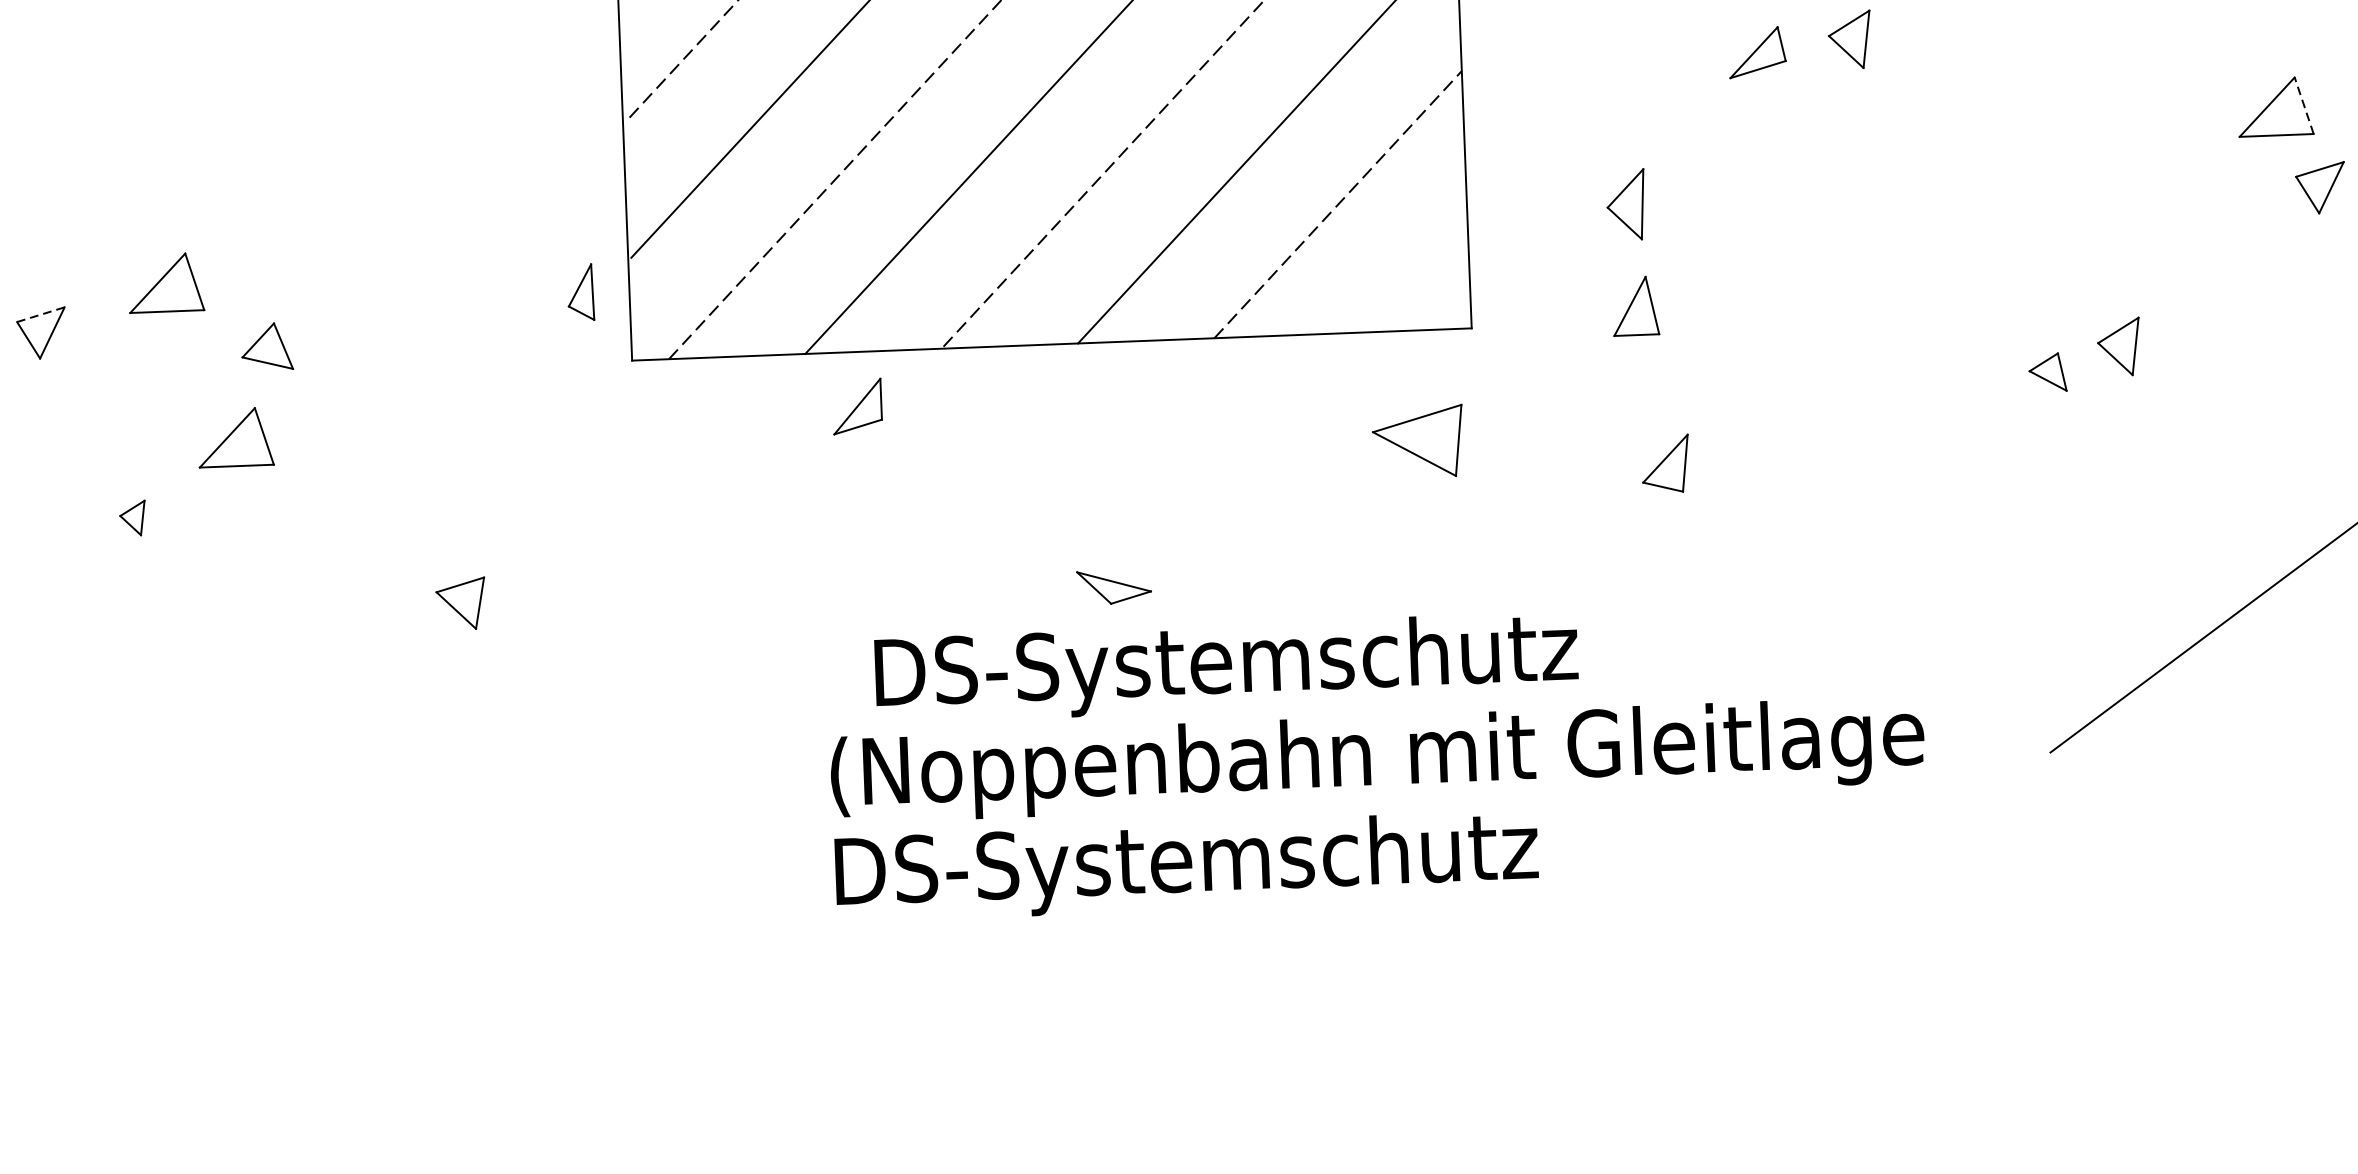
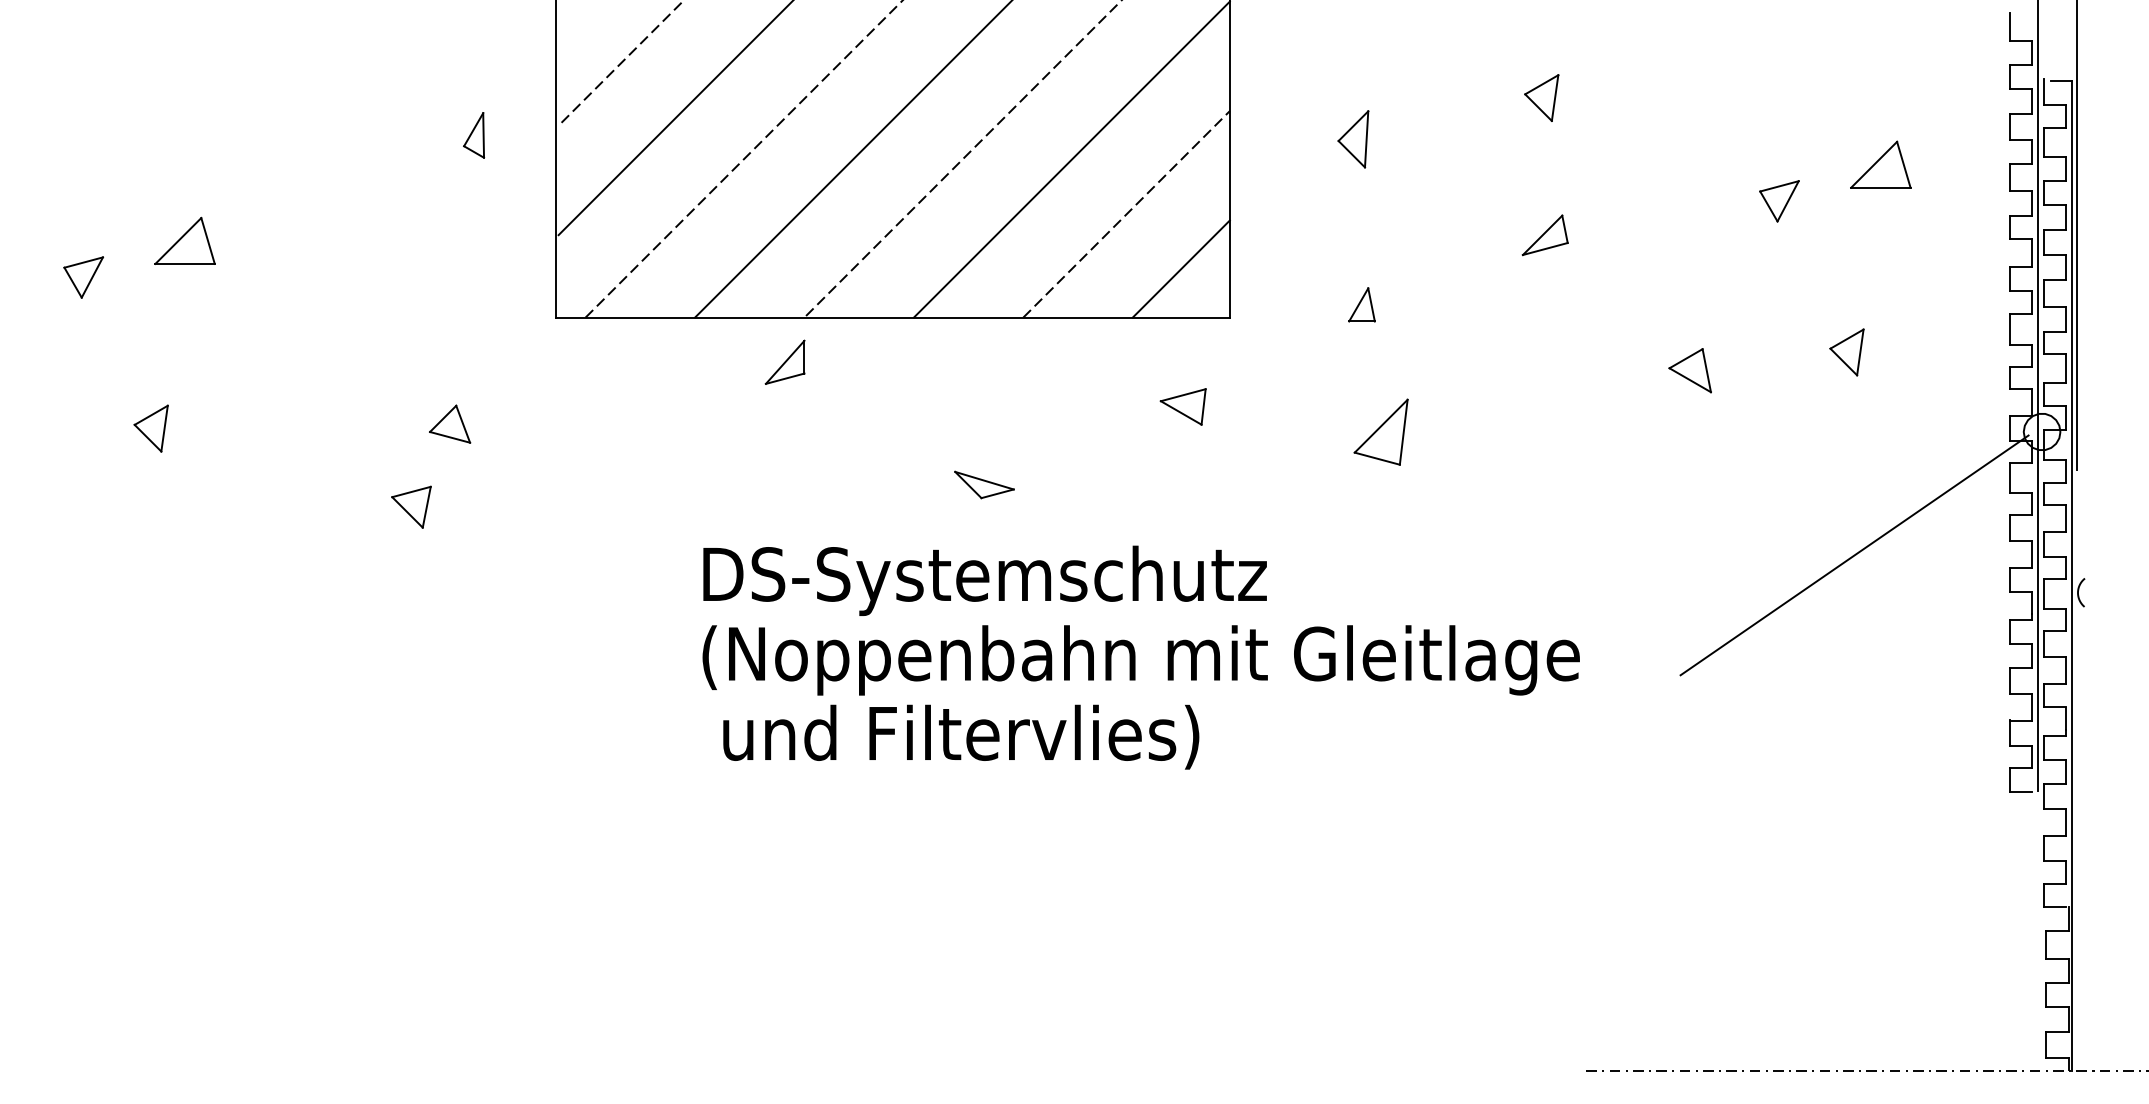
part: (1756, 52) -> (1544, 235), moved
line: (2303, 105) -> (1903, 164), dashed -> solid
part: (2320, 188) -> (1779, 201), moved
part: (1626, 205) -> (1353, 139), moved
line: (1407, 269) -> (1180, 268), added
part: (581, 292) -> (474, 135), moved
part: (1635, 305) -> (1361, 304), size x0.71
line: (40, 314) -> (83, 262), dashed -> solid
part: (267, 345) -> (450, 423), moved
part: (2118, 347) -> (1846, 352), moved
part: (2046, 372) -> (1689, 370), size x1.43
part: (856, 405) -> (784, 361), moved
part: (234, 436) -> (235, 366), removed
part: (1416, 441) -> (1182, 406), size x0.62
part: (1664, 463) -> (1380, 431), size x1.43
part: (132, 518) -> (150, 428), size x1.67
part: (1114, 586) -> (984, 484), moved
text: (1225, 667) -> (984, 580), moved
text: (1186, 865) -> (984, 739), DS-Systemschutz -> und Filtervlies)

